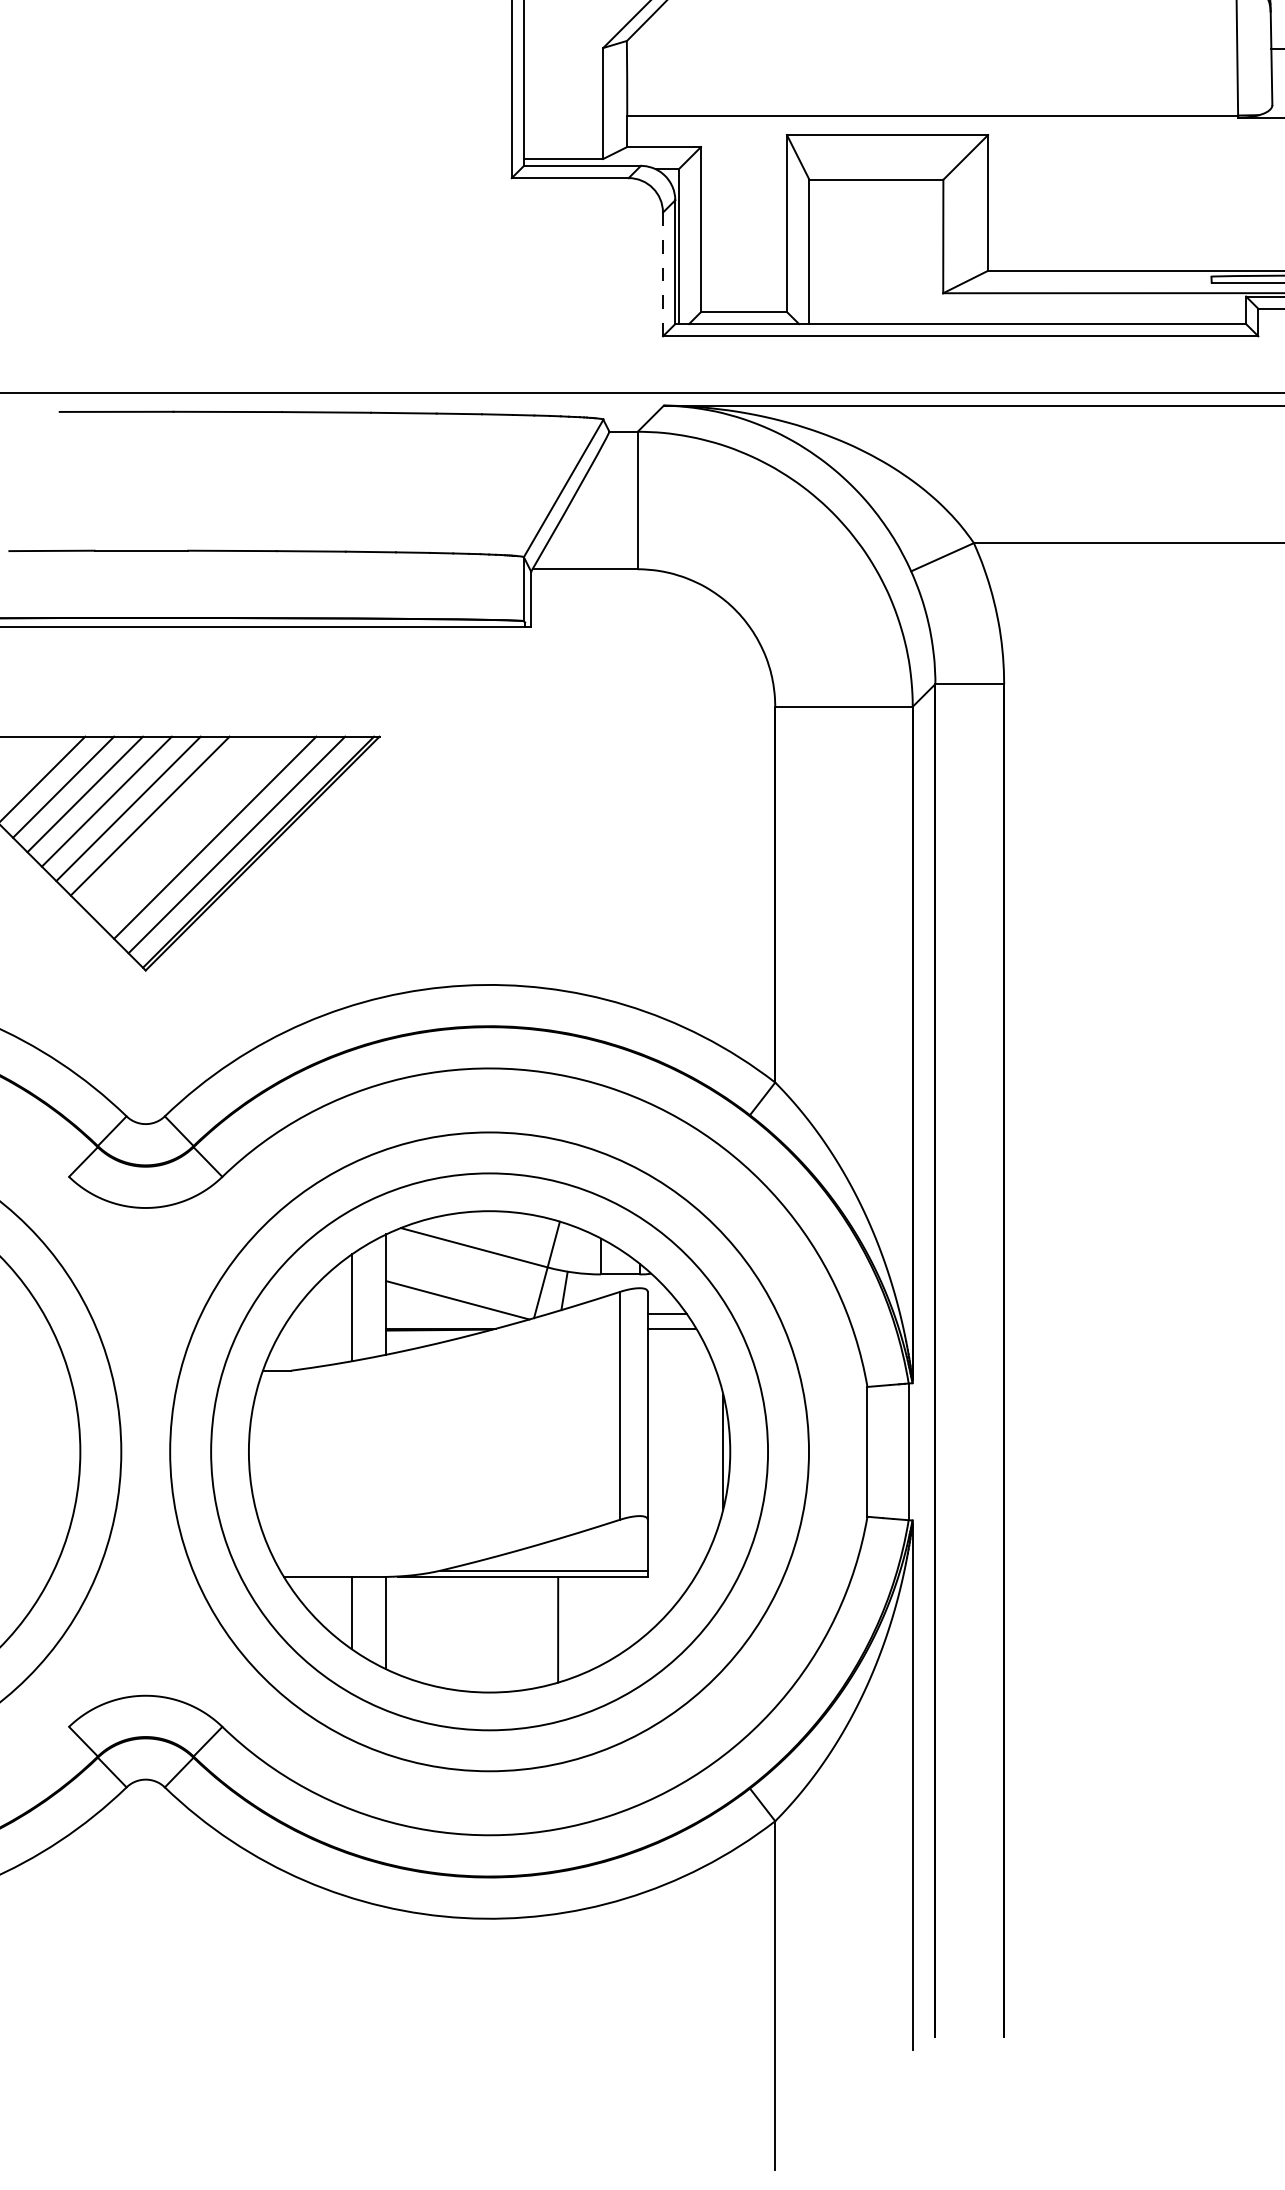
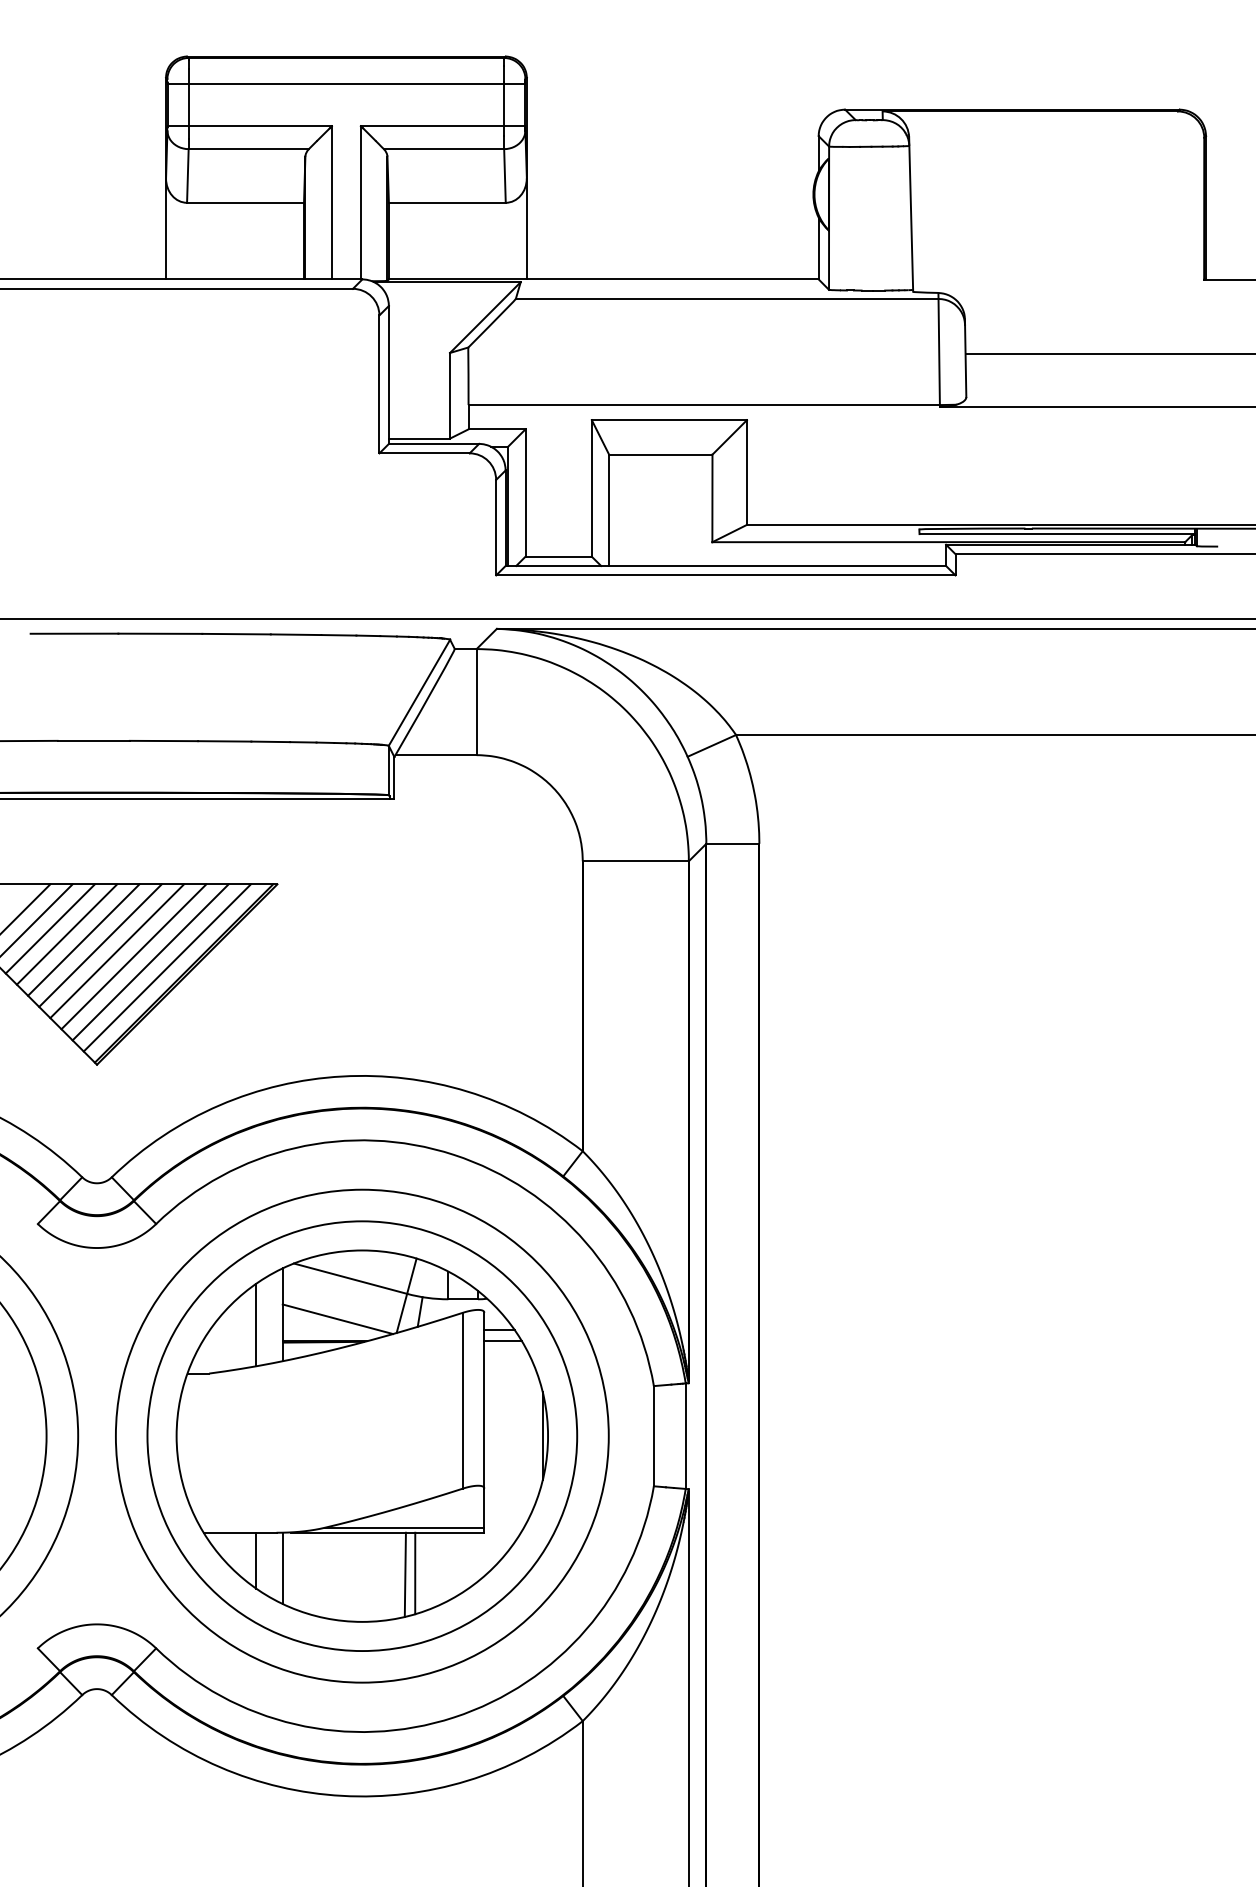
line: (663, 274) -> (496, 527), dashed -> solid
line: (172, 823) -> (117, 951), added
line: (193, 830) -> (133, 956), added
line: (544, 1631) -> (404, 1574), added

